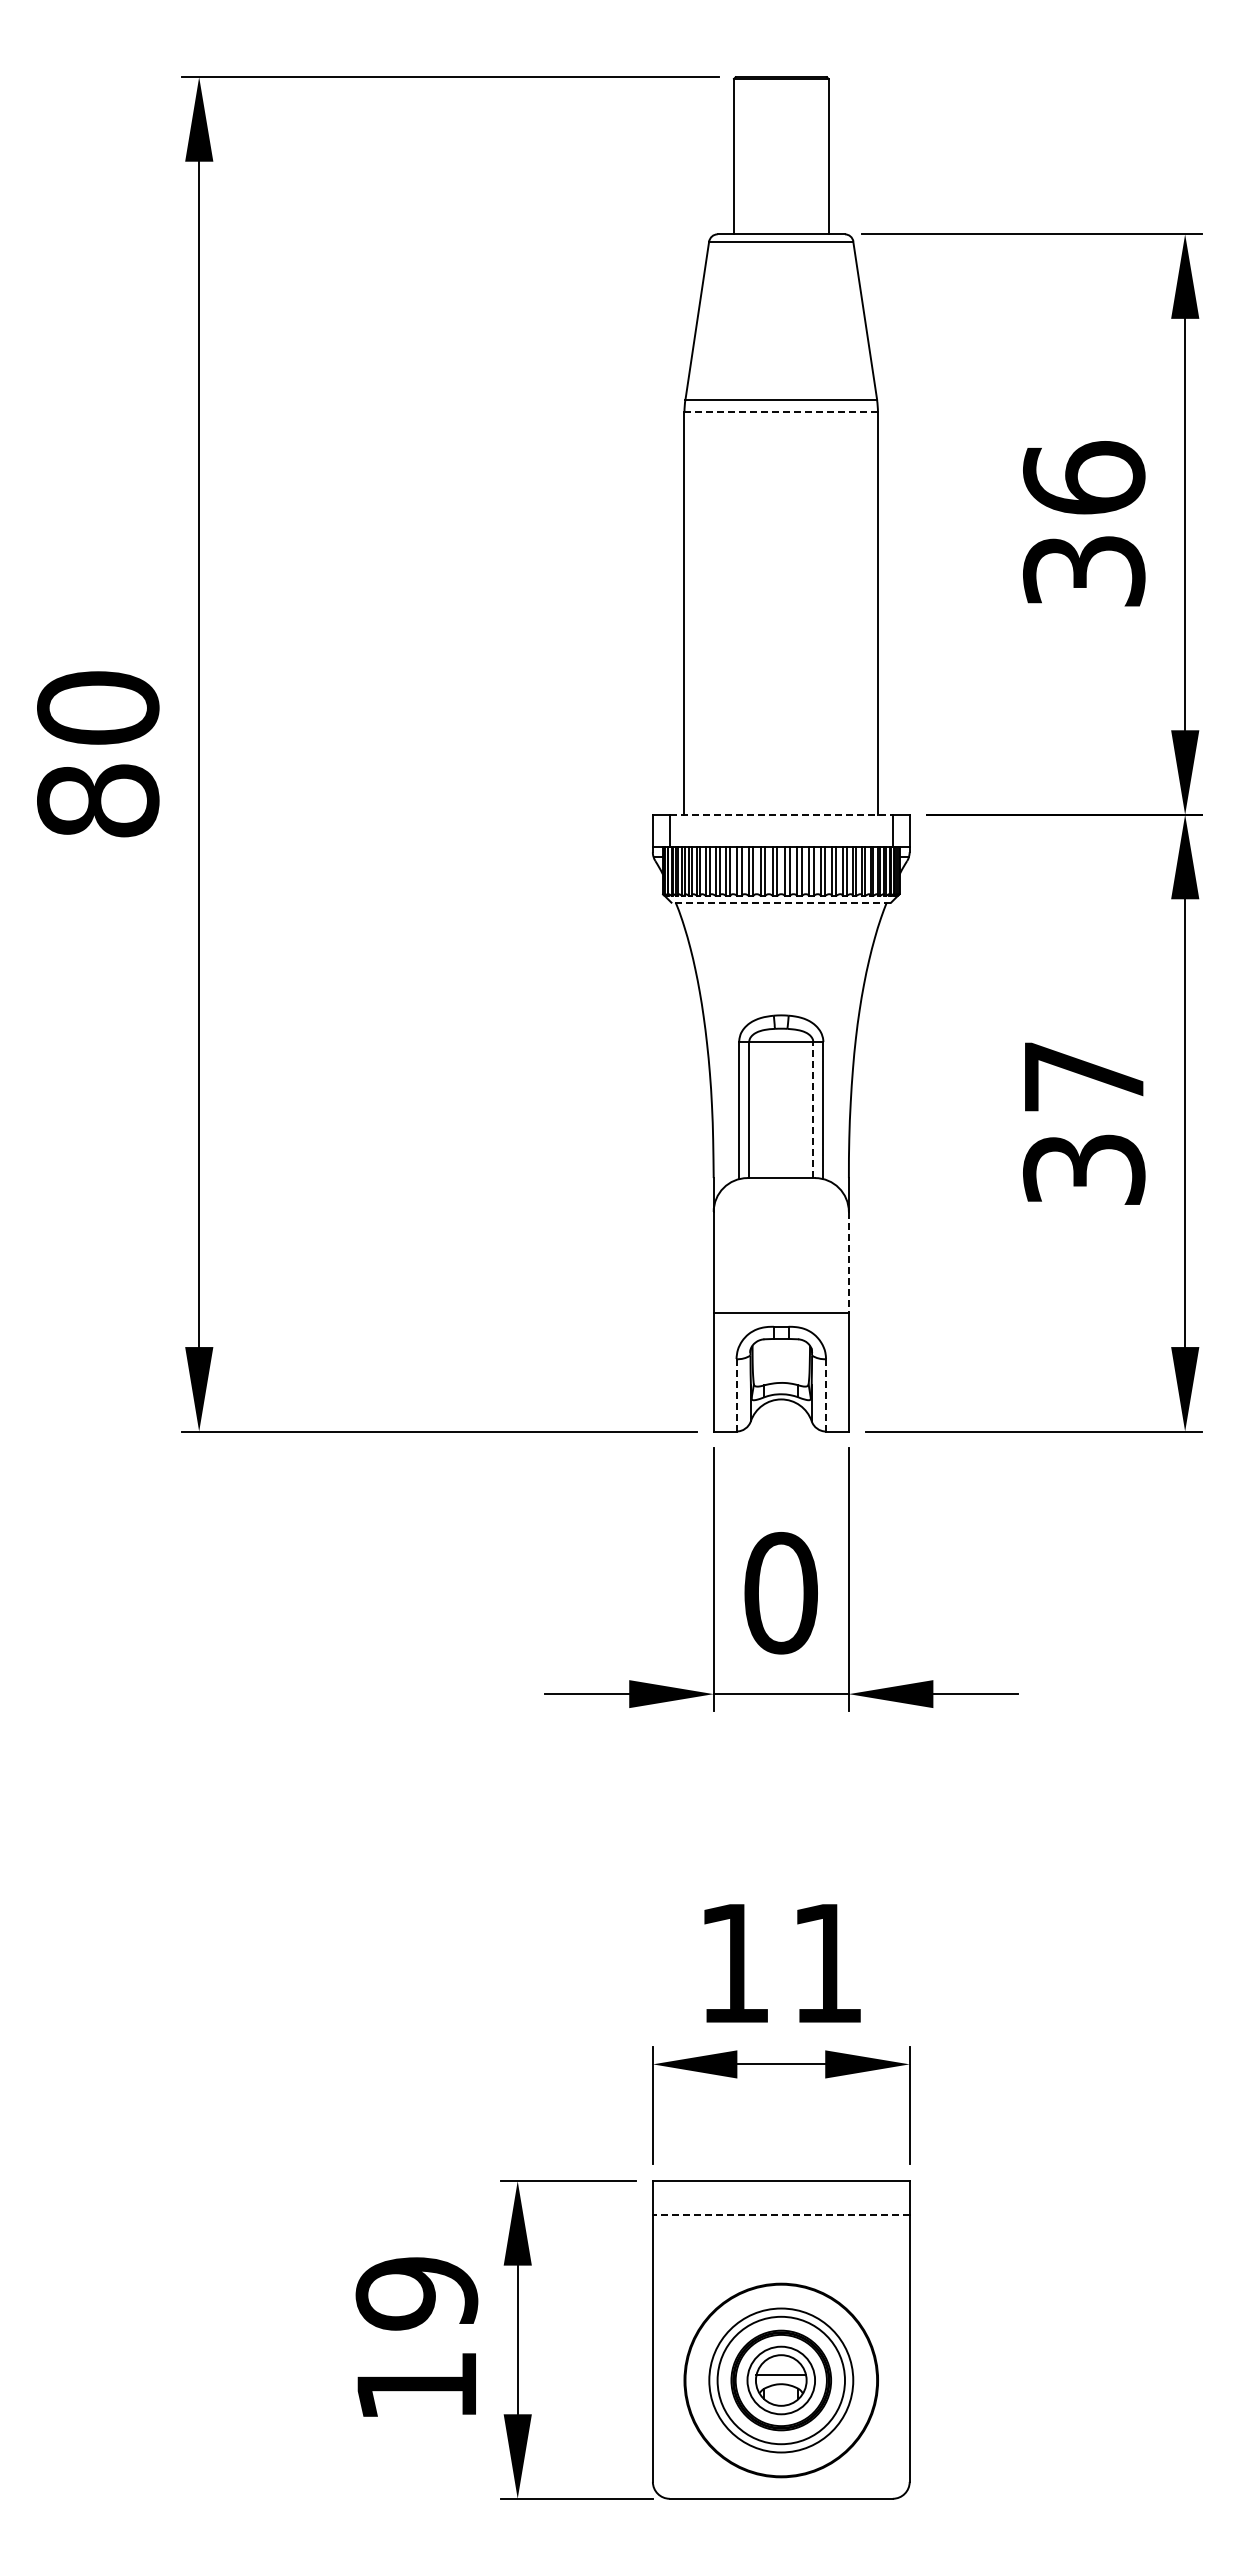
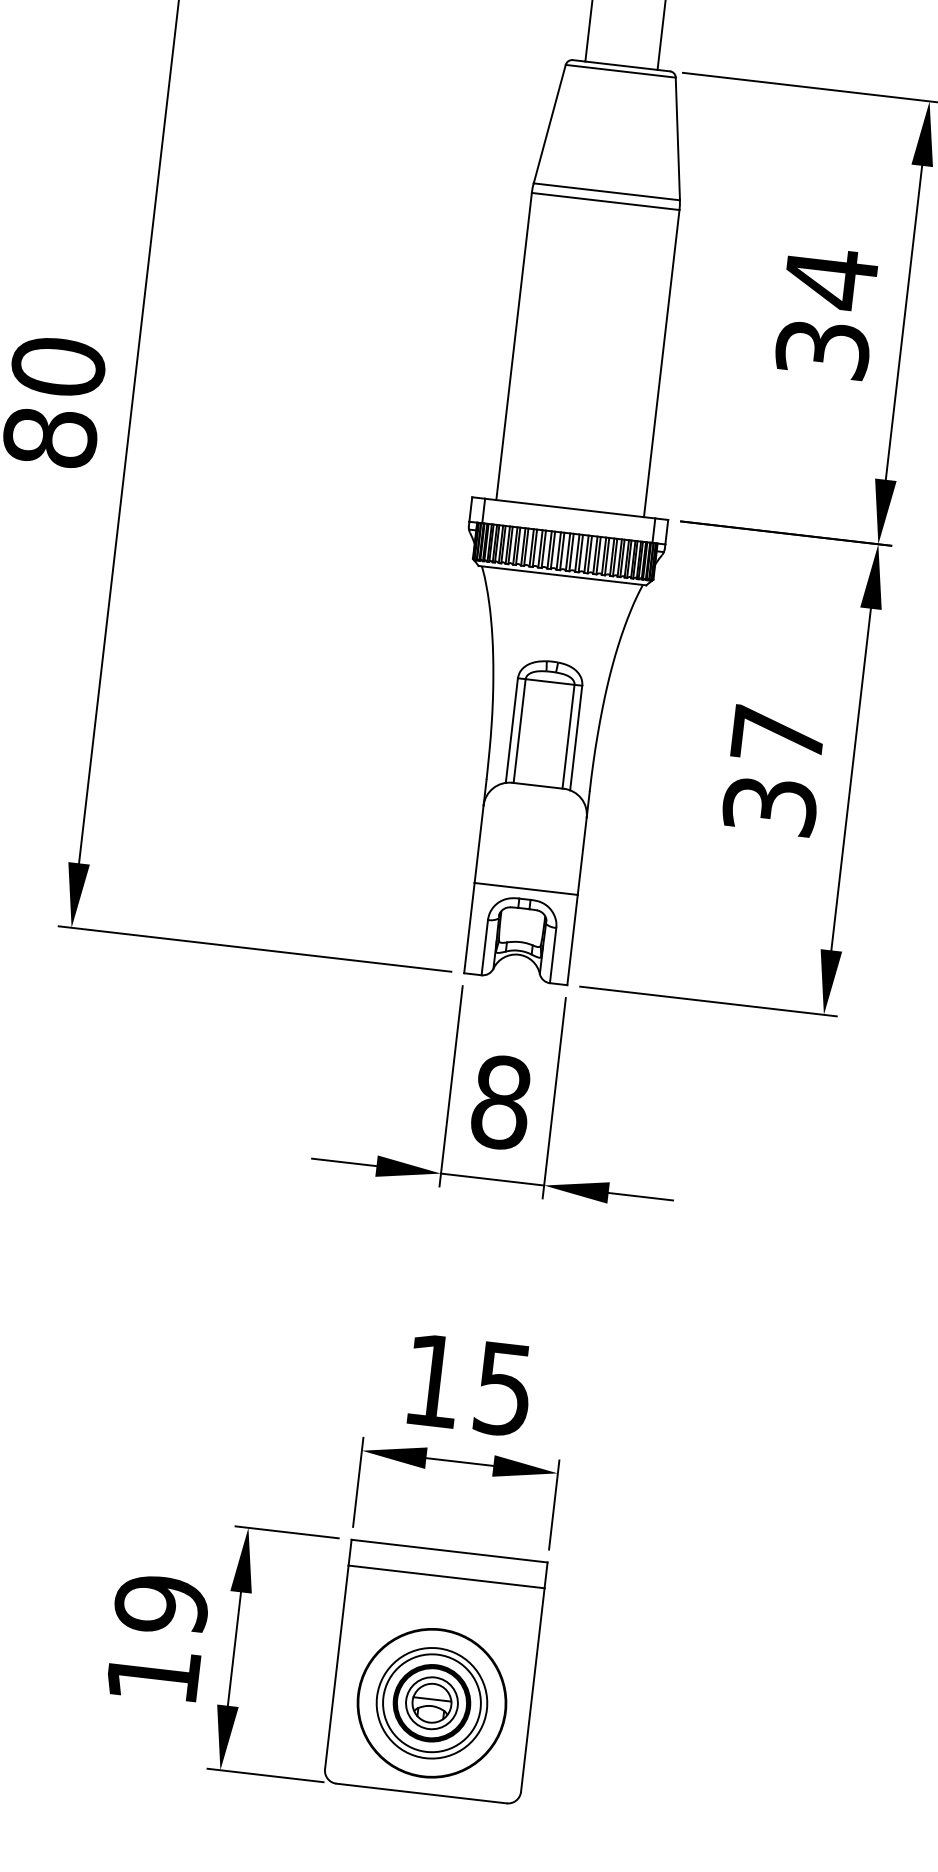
line: (781, 412) -> (605, 201), dashed -> solid
text: (1084, 478) -> (831, 278), 36 -> 34
line: (781, 814) -> (570, 508), dashed -> solid
line: (781, 902) -> (562, 575), dashed -> solid
line: (813, 1109) -> (568, 736), dashed -> solid
line: (848, 1262) -> (581, 856), dashed -> solid
line: (736, 1394) -> (484, 946), dashed -> solid
line: (826, 1395) -> (553, 955), dashed -> solid
text: (780, 1593) -> (500, 1102), 0 -> 8
text: (826, 1964) -> (503, 1389), 11 -> 15
line: (780, 2214) -> (446, 1576), dashed -> solid

